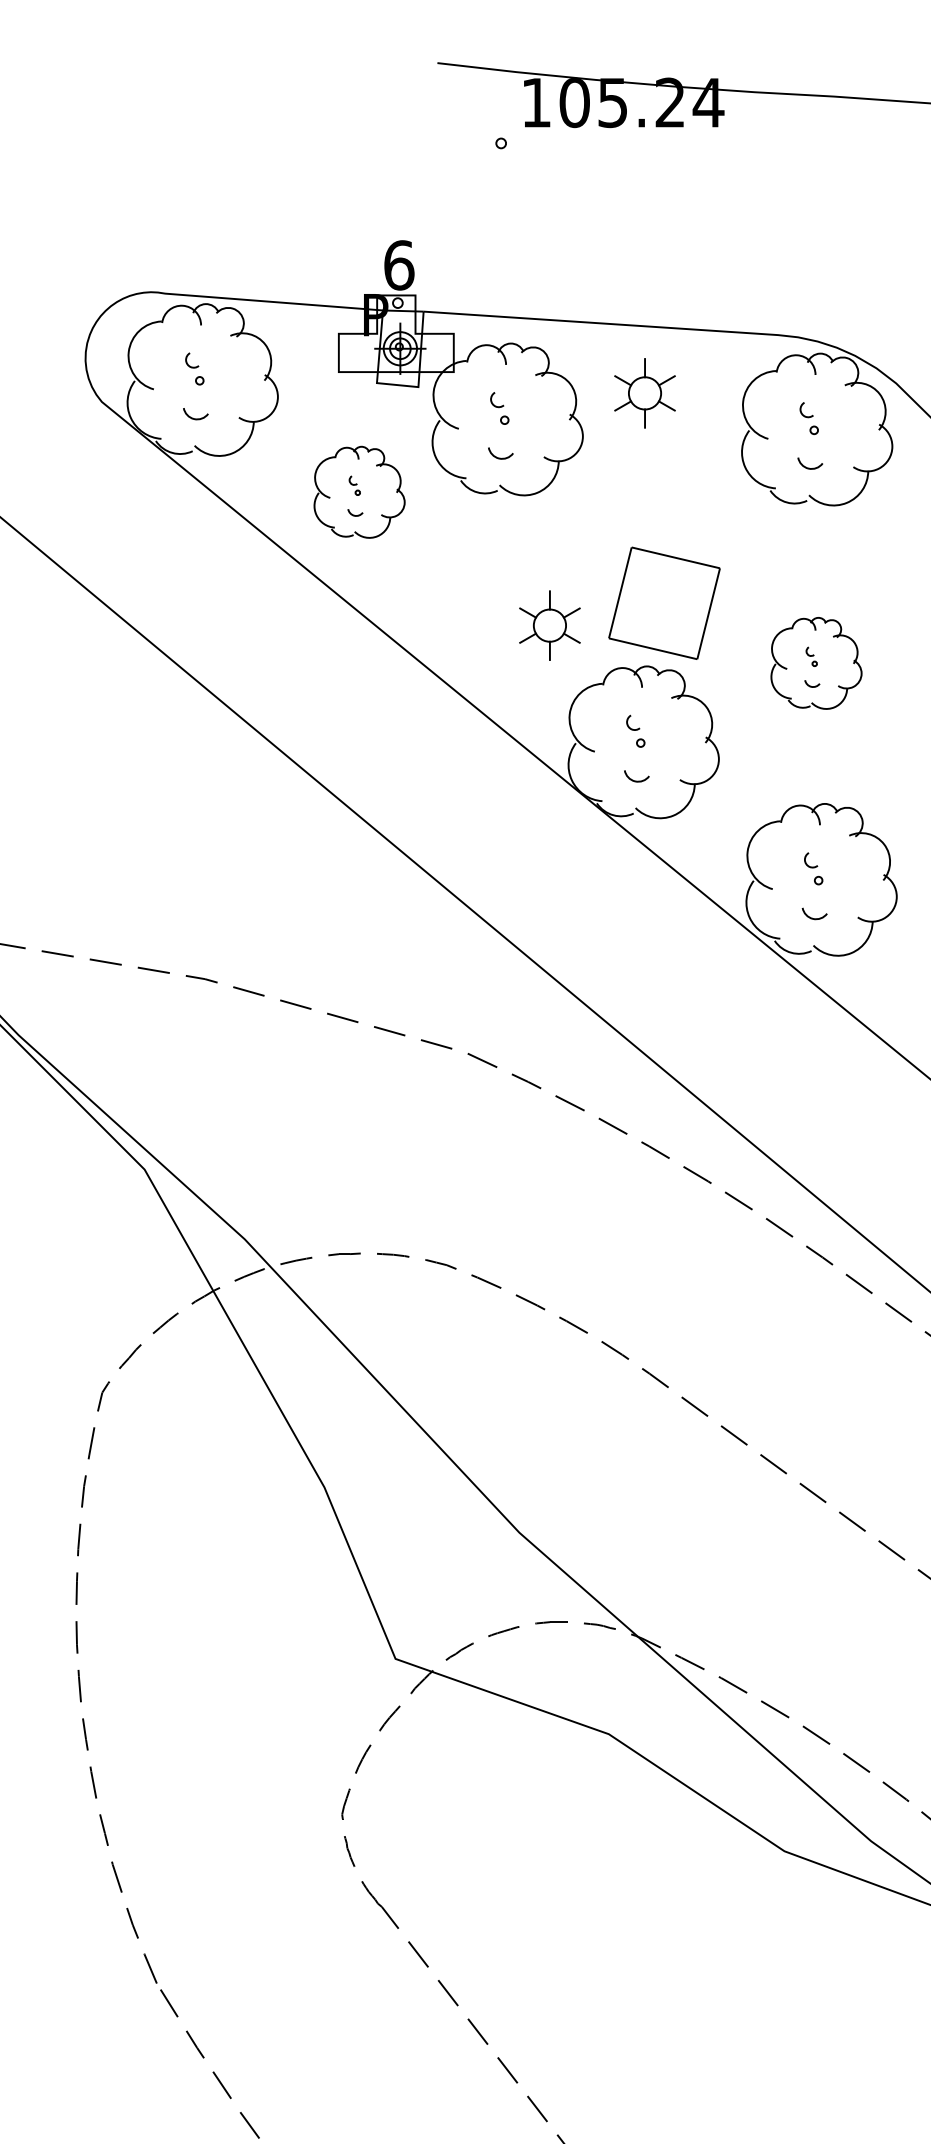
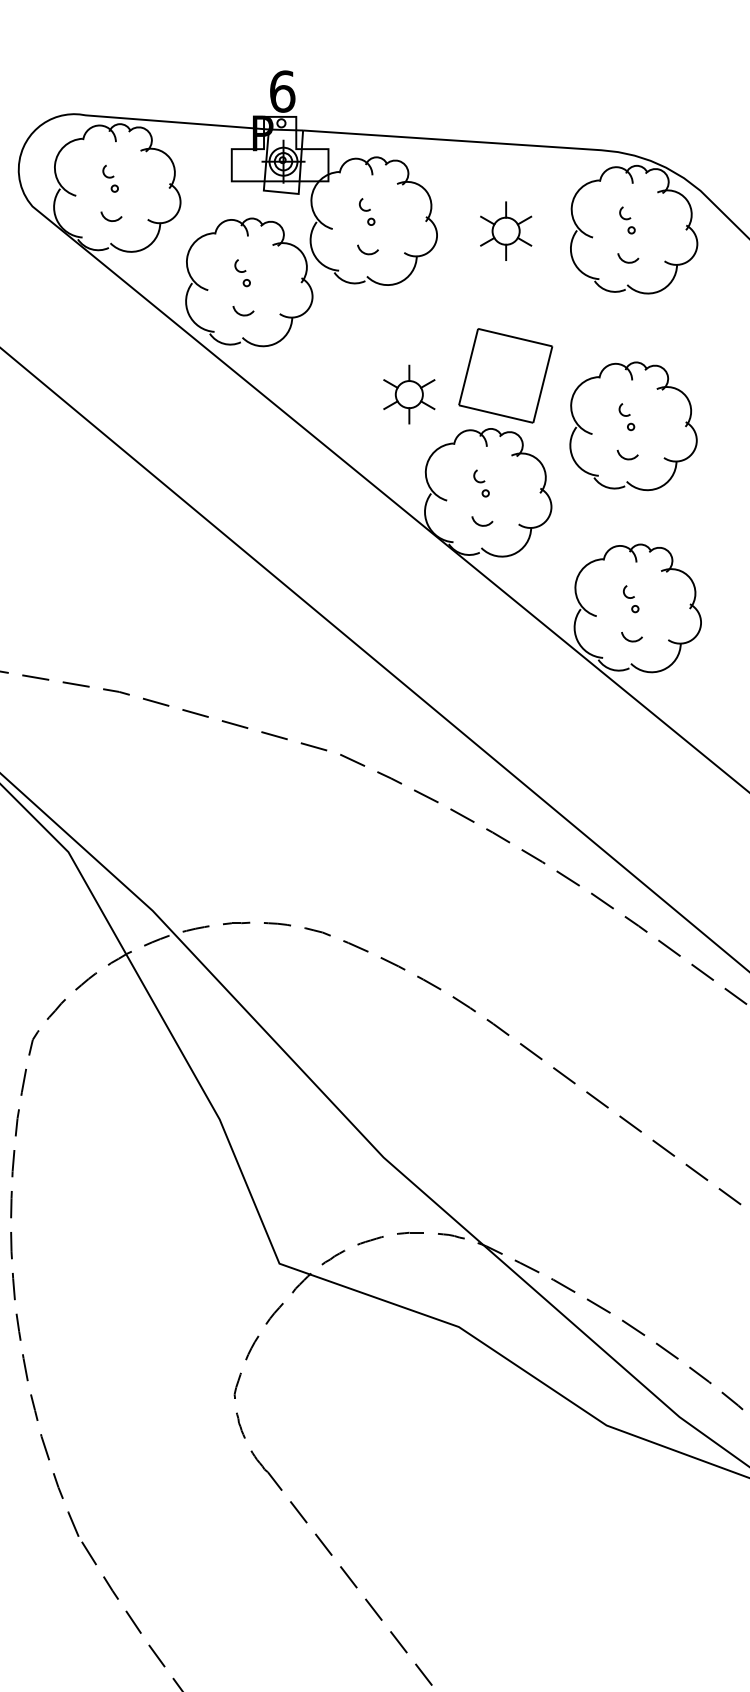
part: (644, 393) -> (505, 231), moved
part: (359, 492) -> (249, 282), size x1.67
part: (816, 663) -> (633, 426), size x1.67

